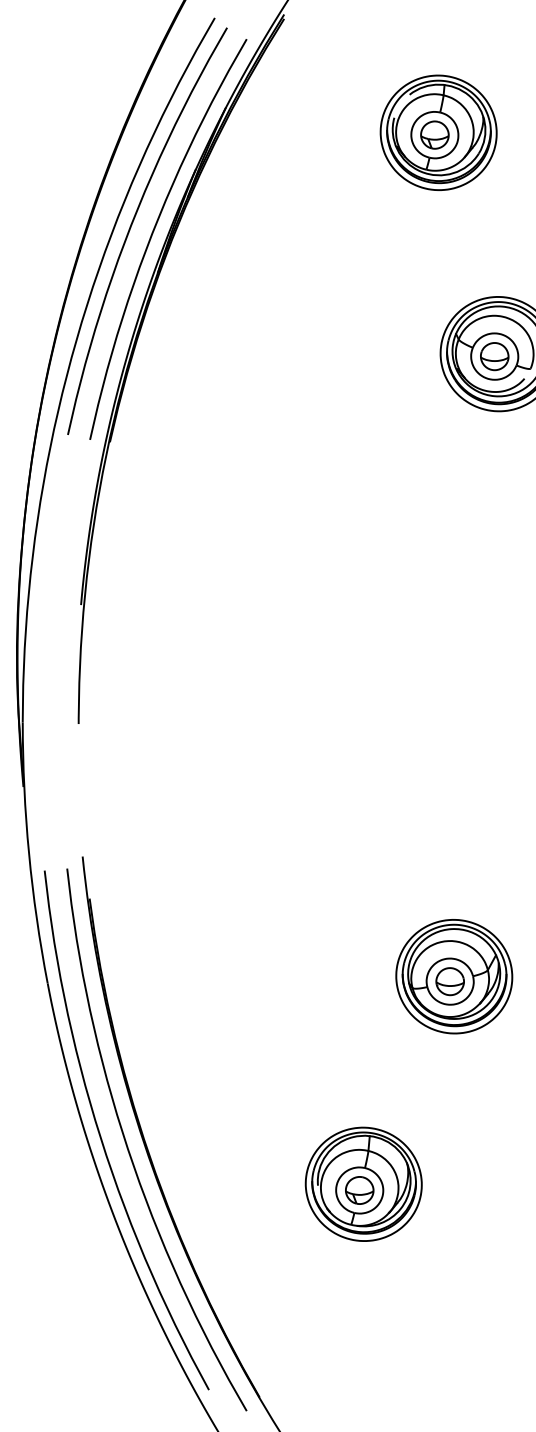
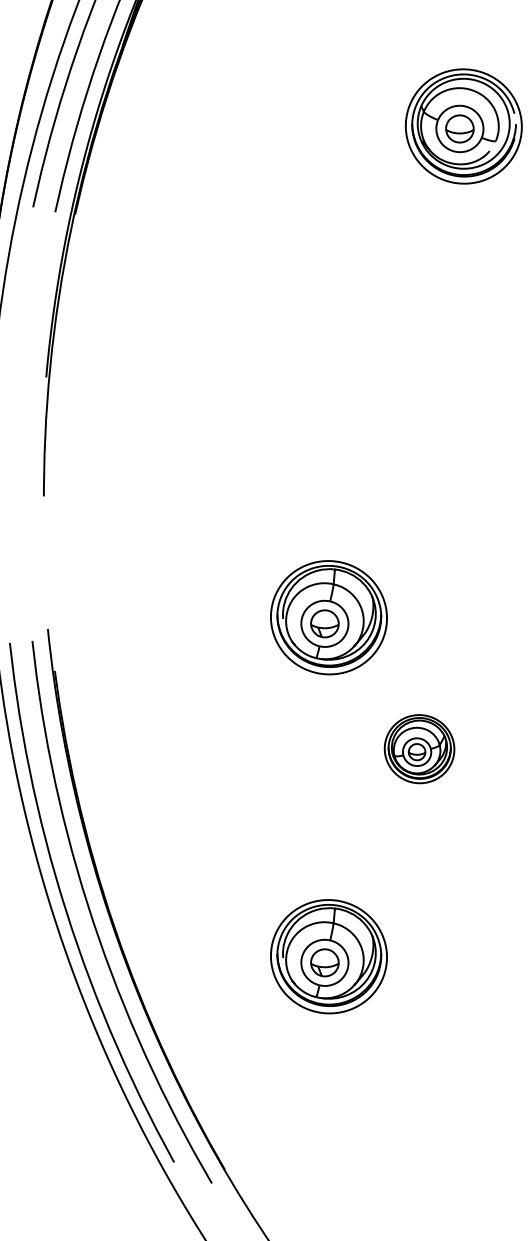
part: (363, 844) -> (328, 616), added
part: (454, 976) -> (419, 748), size x0.6

